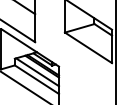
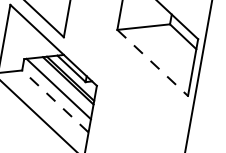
line: (88, 48) -> (152, 64), solid -> dashed
line: (36, 79) -> (54, 100), solid -> dashed

